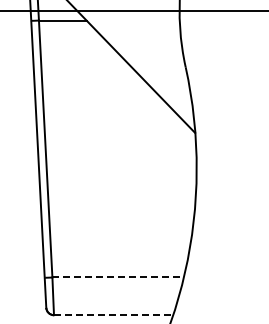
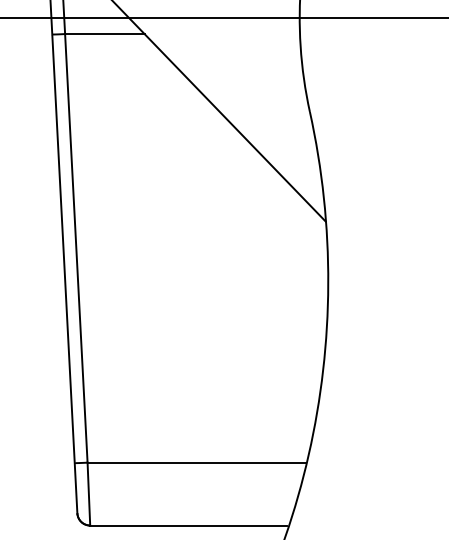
line: (117, 277) -> (196, 462), dashed -> solid
line: (113, 315) -> (189, 526), dashed -> solid

